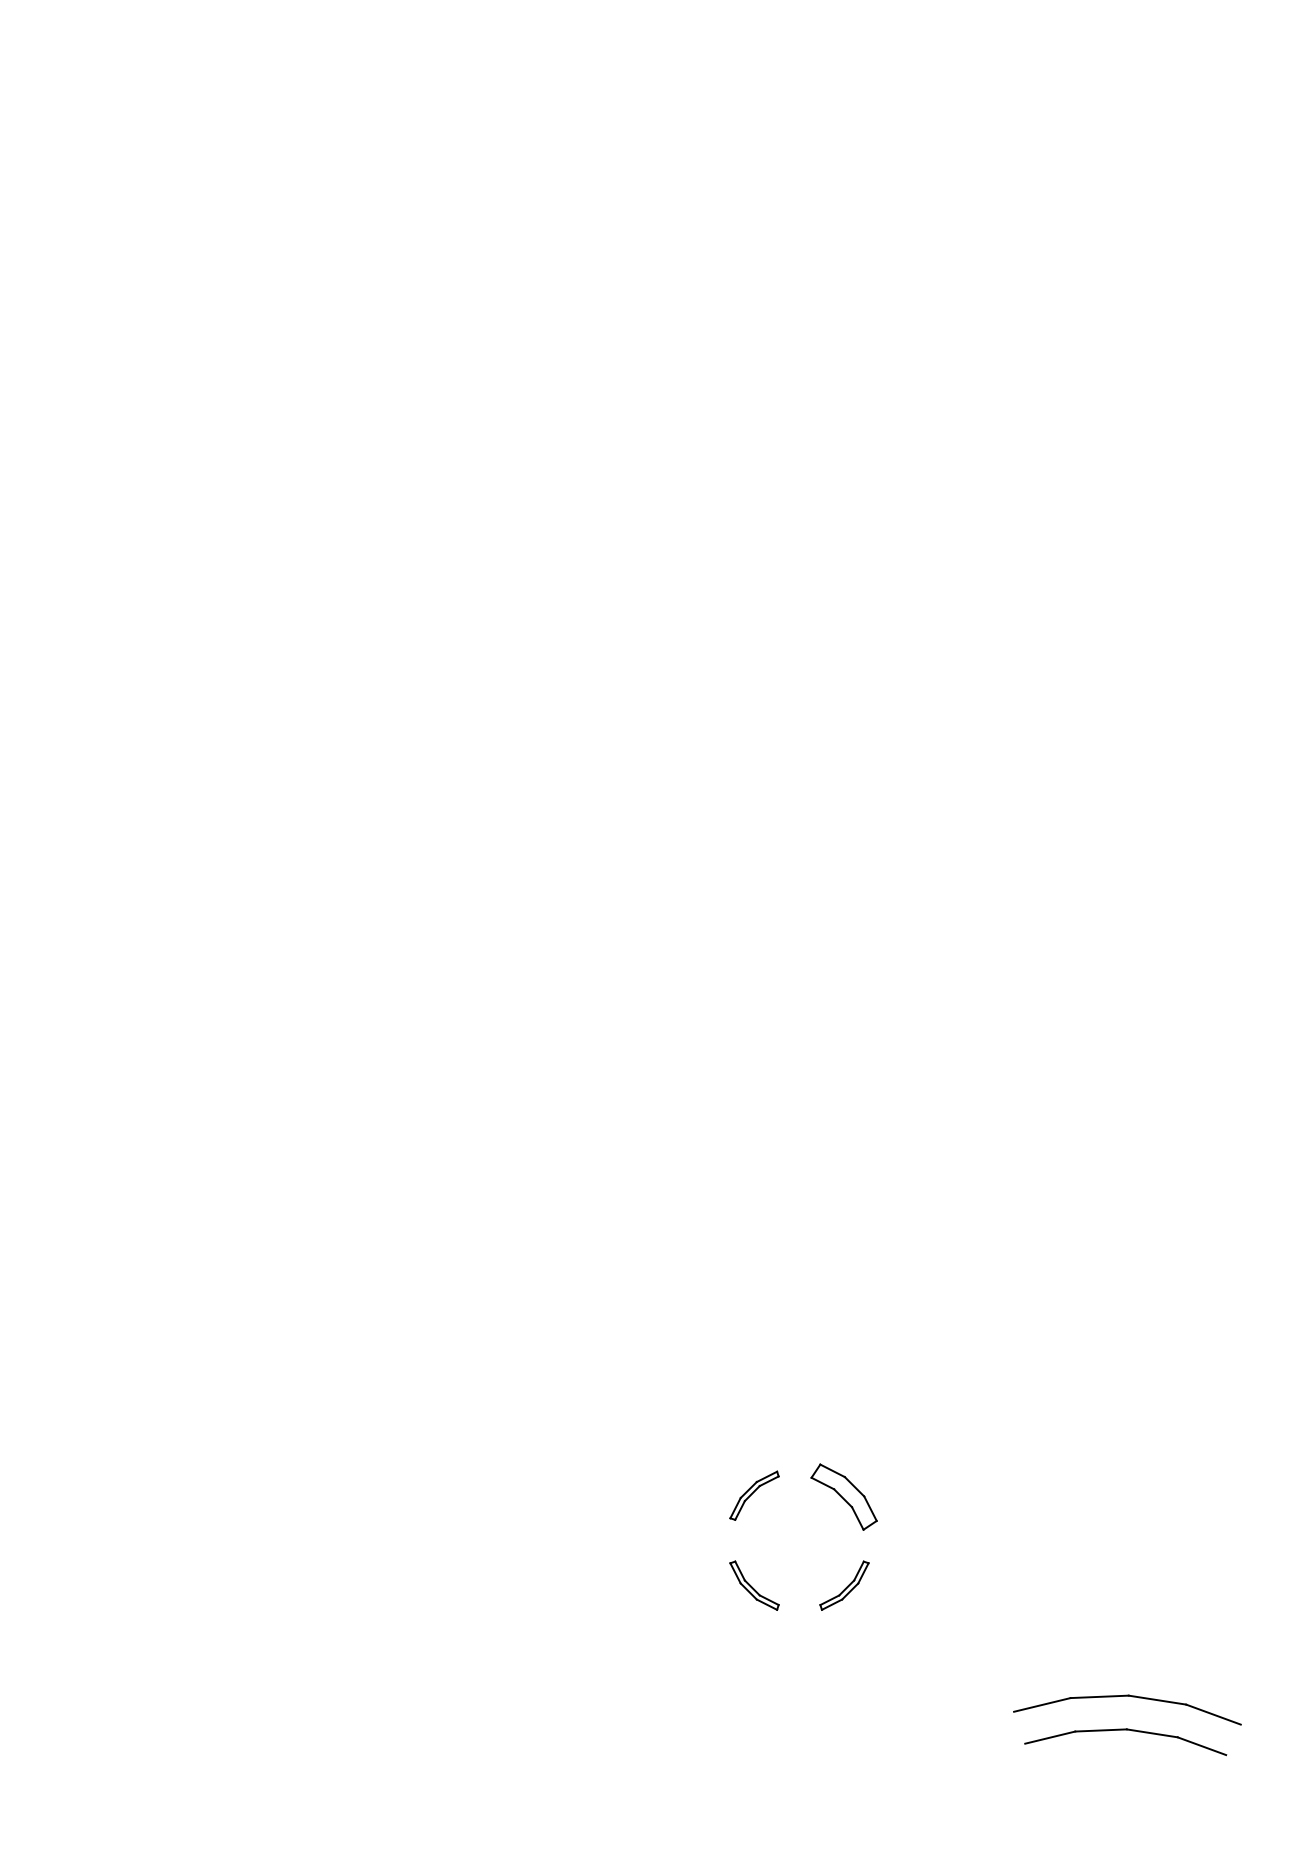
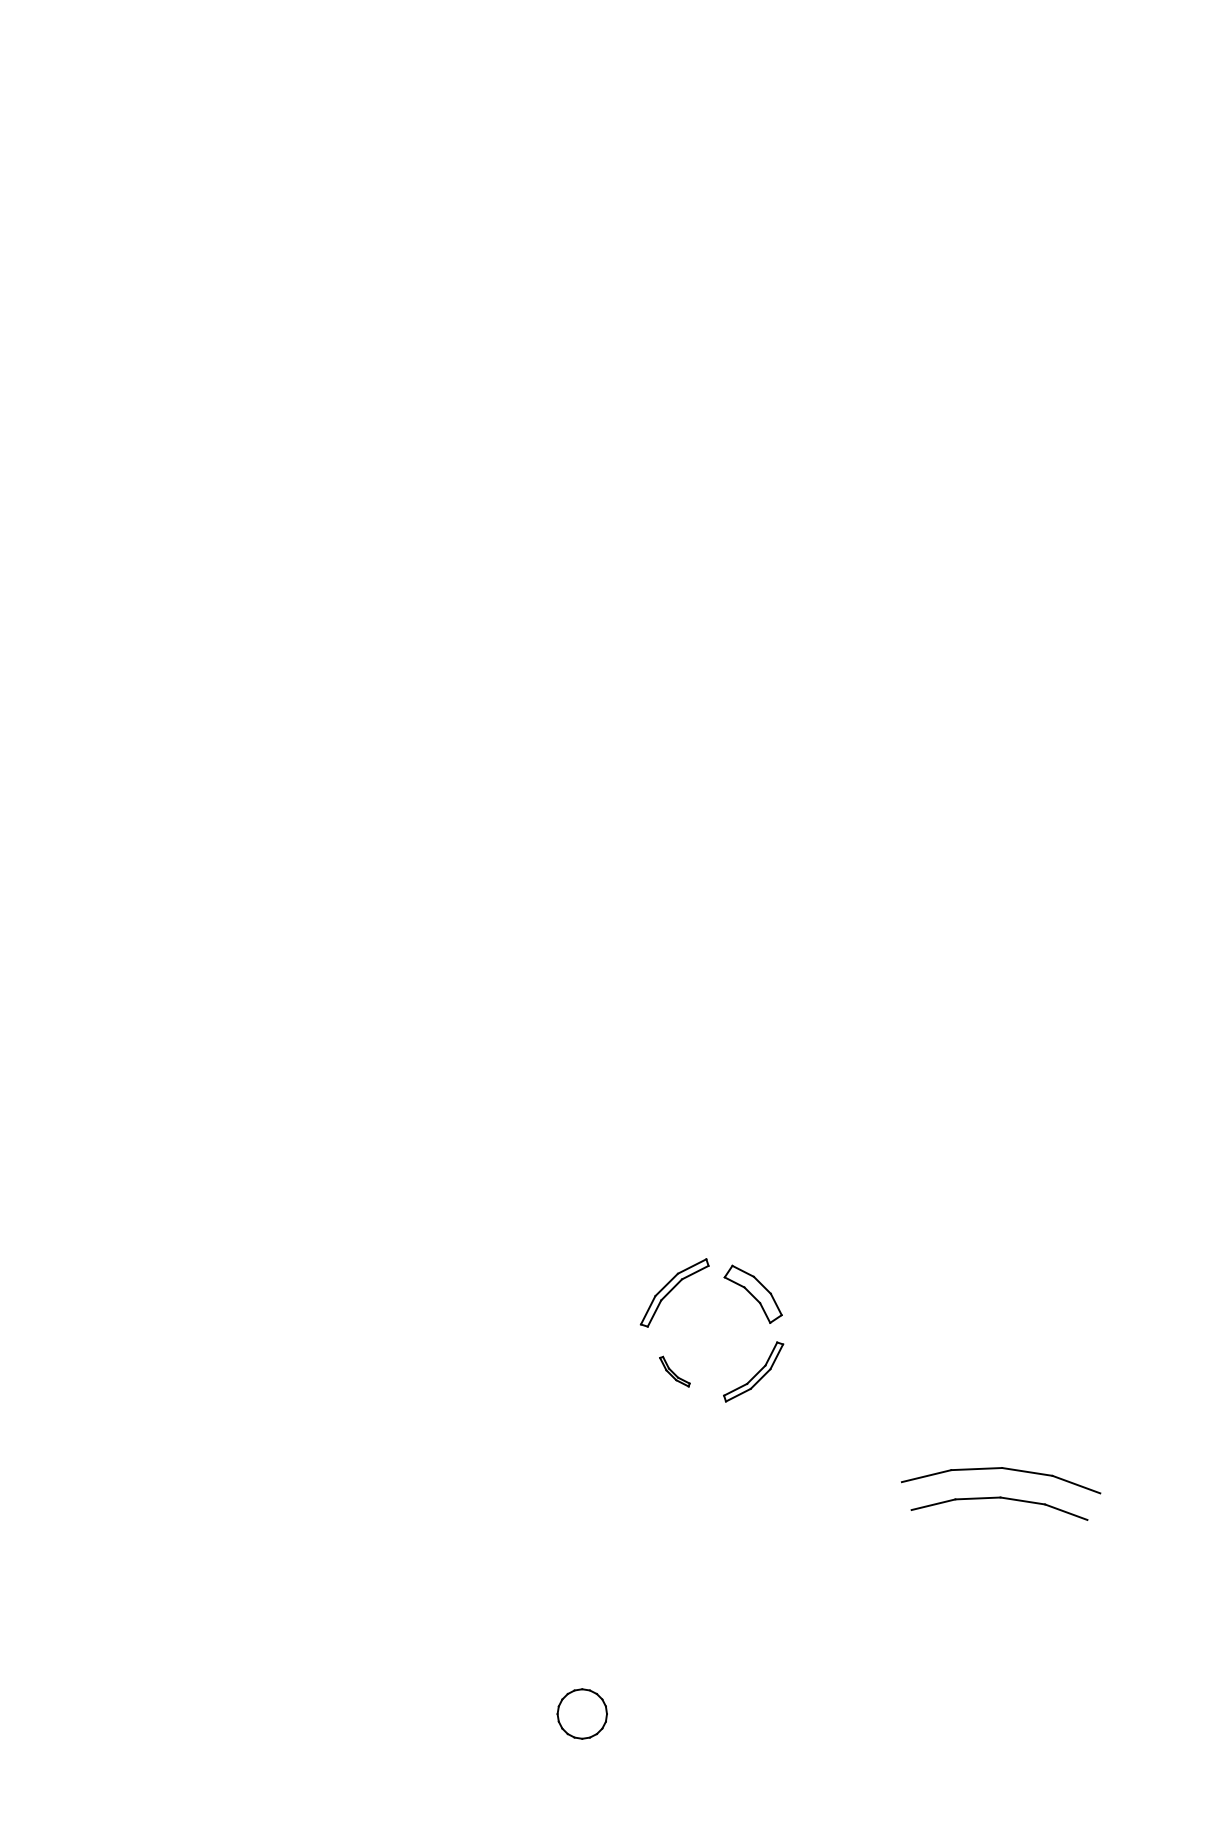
part: (754, 1496) -> (674, 1293), size x1.6
part: (754, 1585) -> (674, 1371), size x0.7
part: (844, 1585) -> (753, 1371), size x1.4

